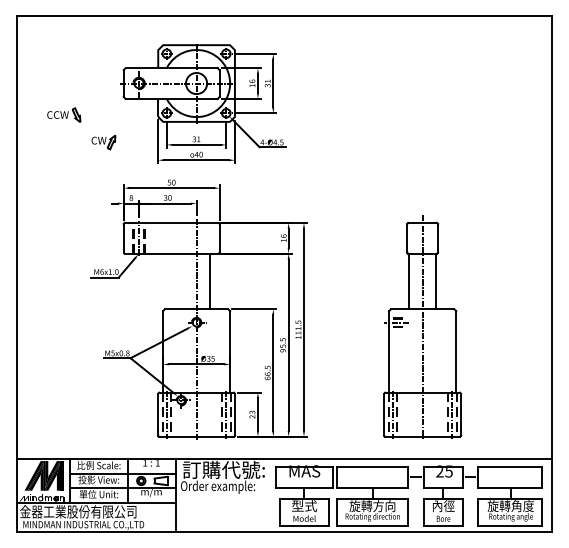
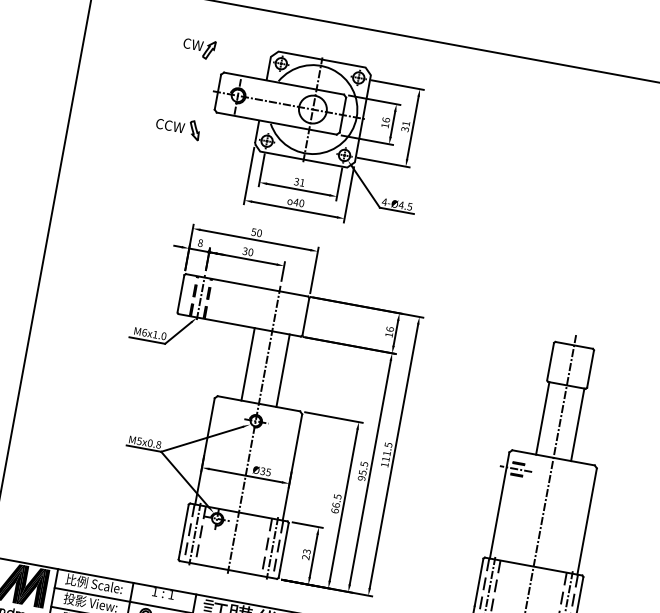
part: (64, 114) -> (178, 126), moved
part: (103, 142) -> (198, 48), moved
line: (183, 281) -> (248, 364), added

